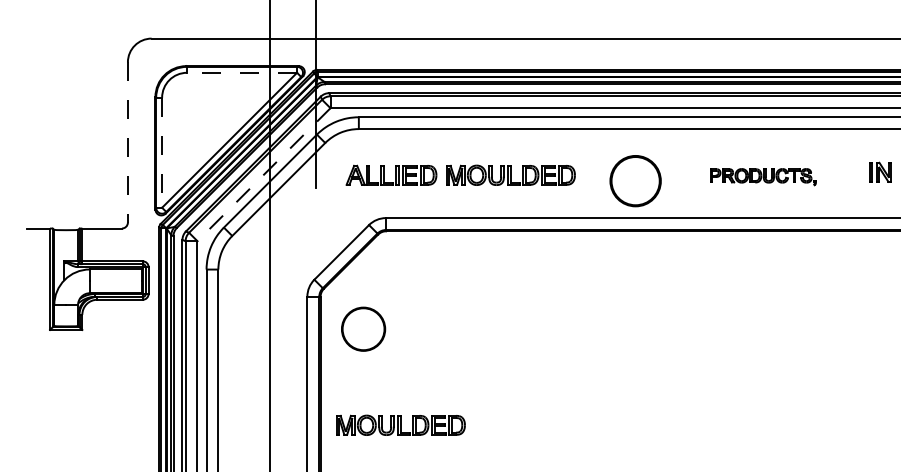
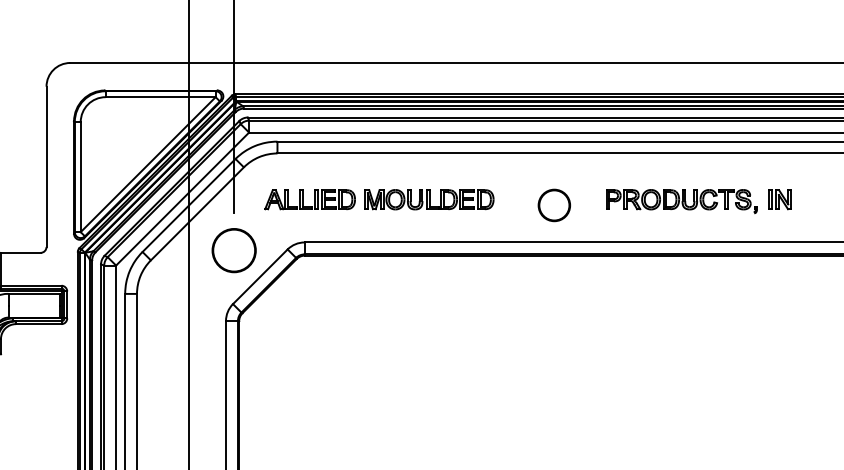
line: (241, 72) -> (160, 96), dashed -> solid
line: (127, 142) -> (46, 166), dashed -> solid
line: (162, 153) -> (81, 177), dashed -> solid
part: (880, 171) -> (780, 198), moved
line: (263, 175) -> (182, 199), dashed -> solid
part: (763, 176) -> (682, 200), size x1.43
circle: (635, 180) -> (554, 204), size x0.62
circle: (363, 328) -> (234, 249), moved
part: (400, 424) -> (319, 448), removed

